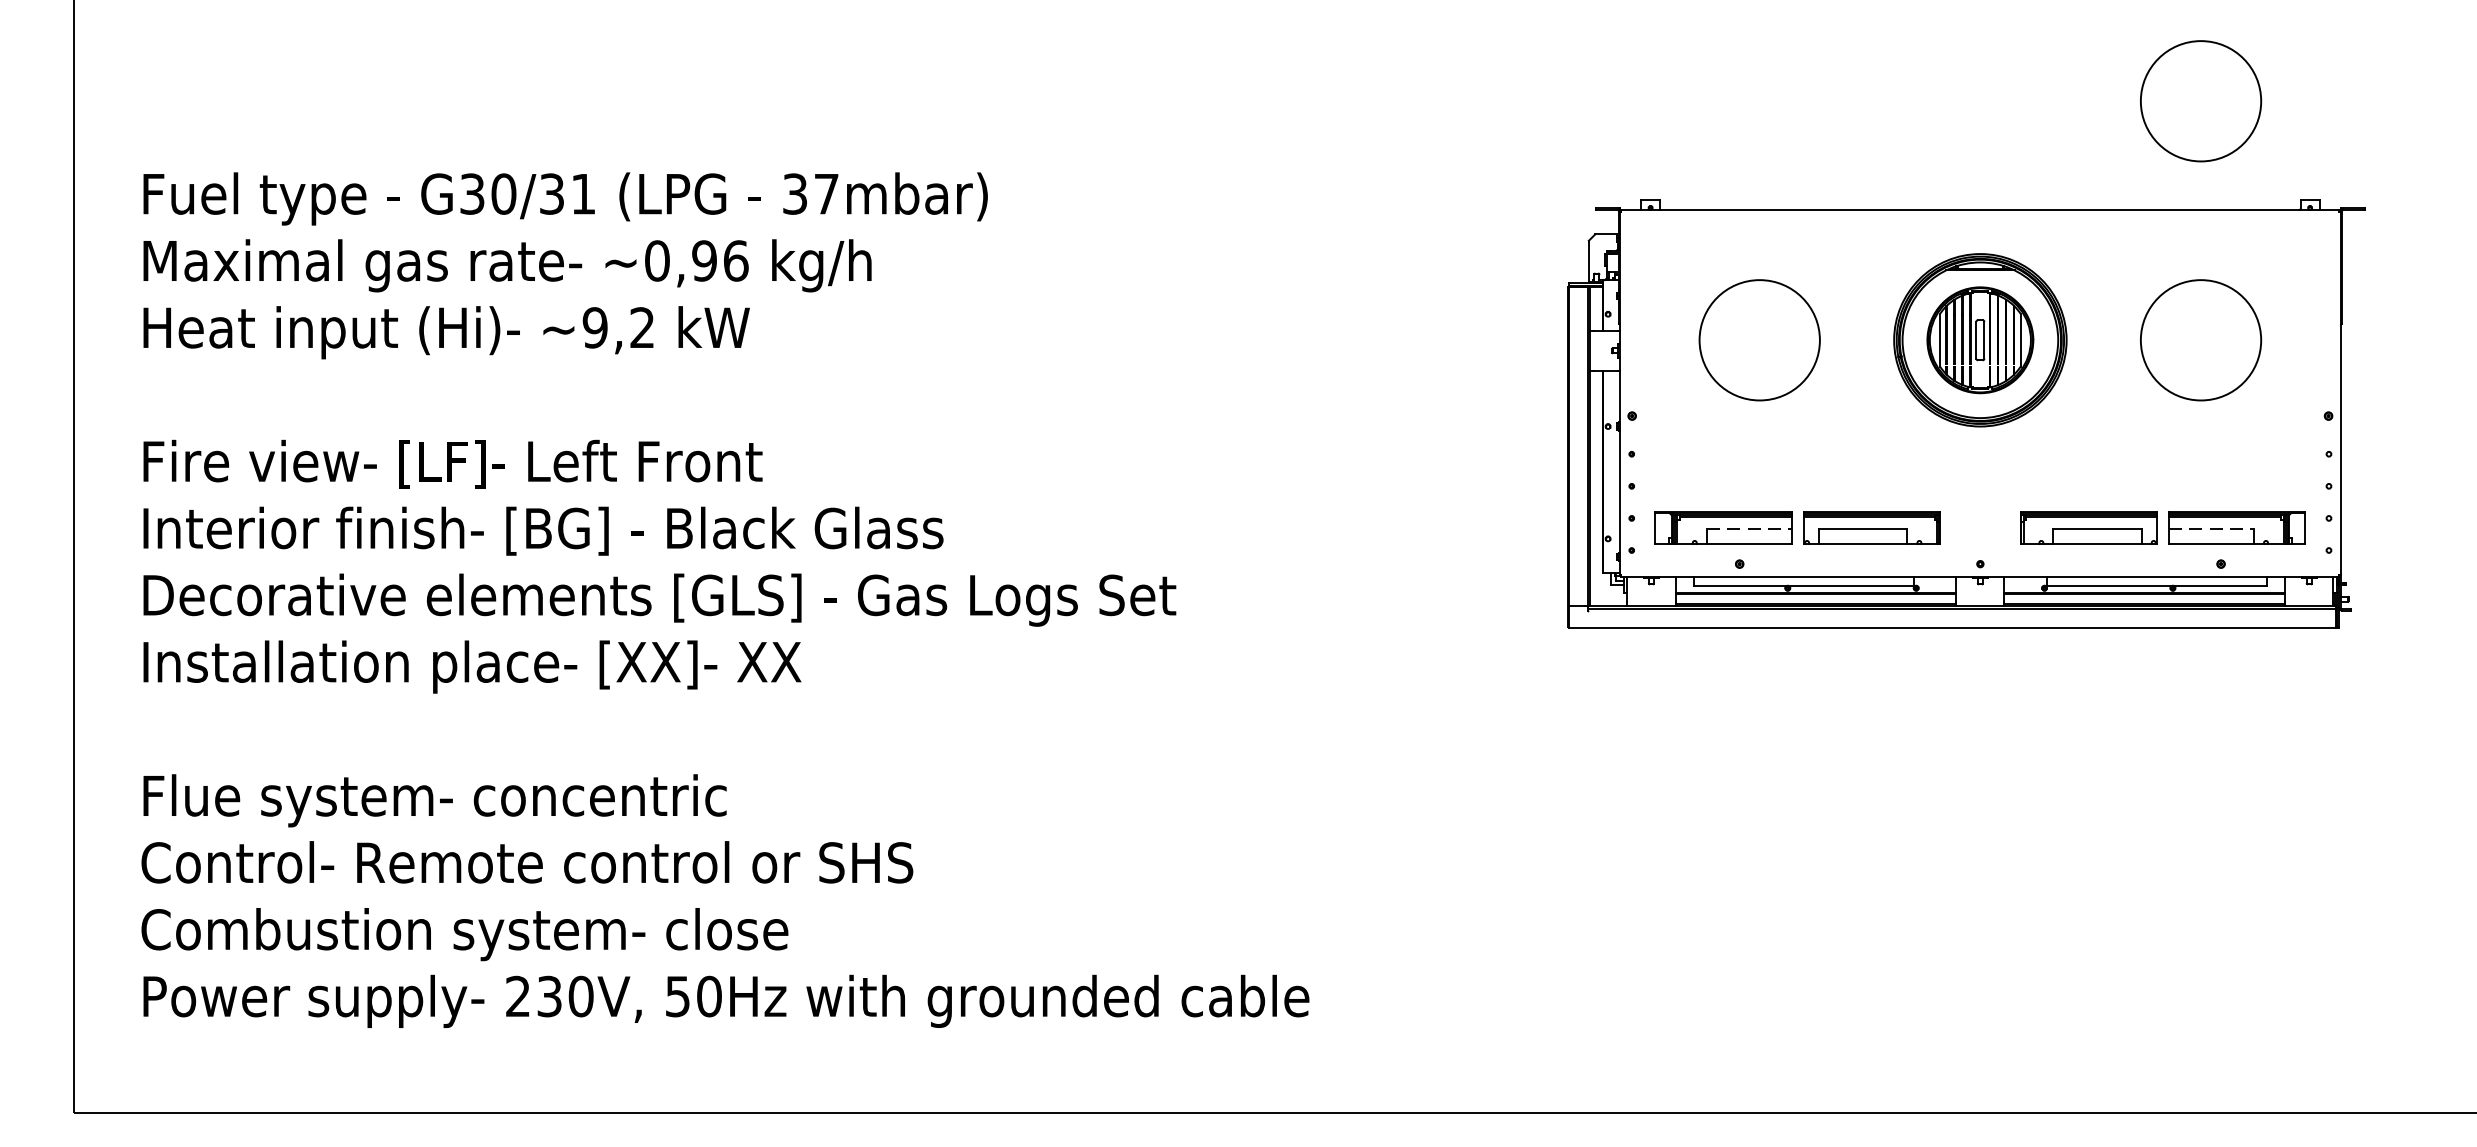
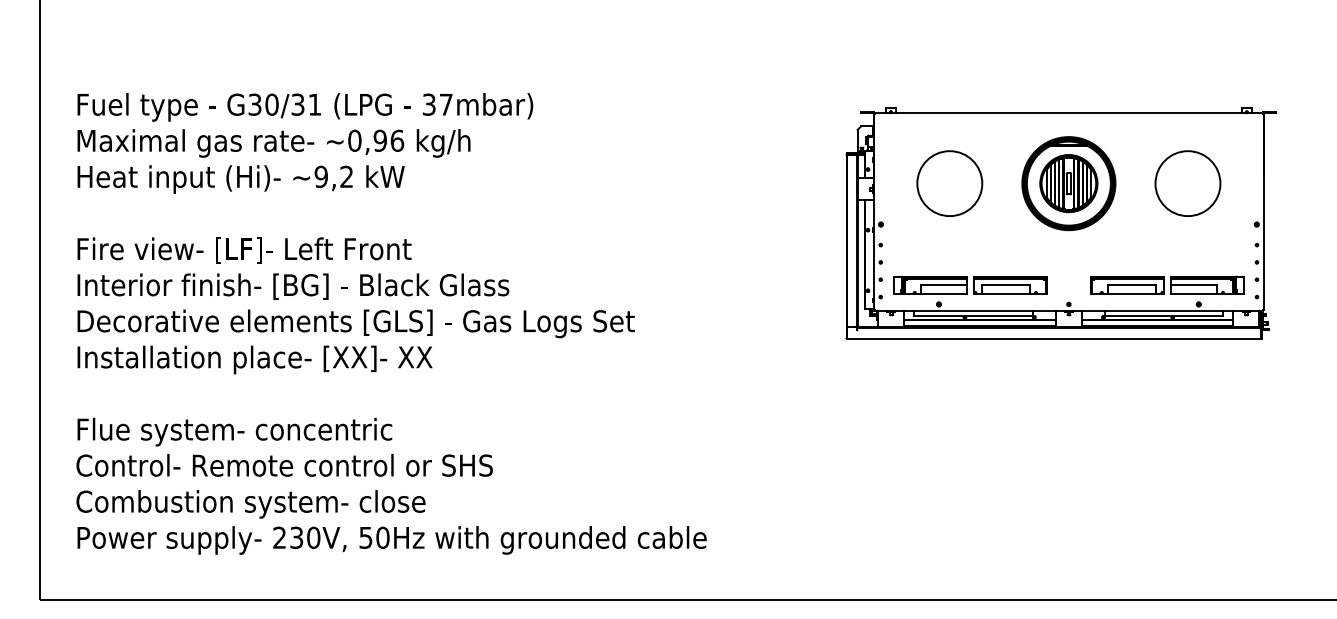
circle: (2200, 101) -> (1187, 54), removed
line: (1749, 529) -> (944, 285), dashed -> solid
line: (2211, 529) -> (1193, 285), dashed -> solid

